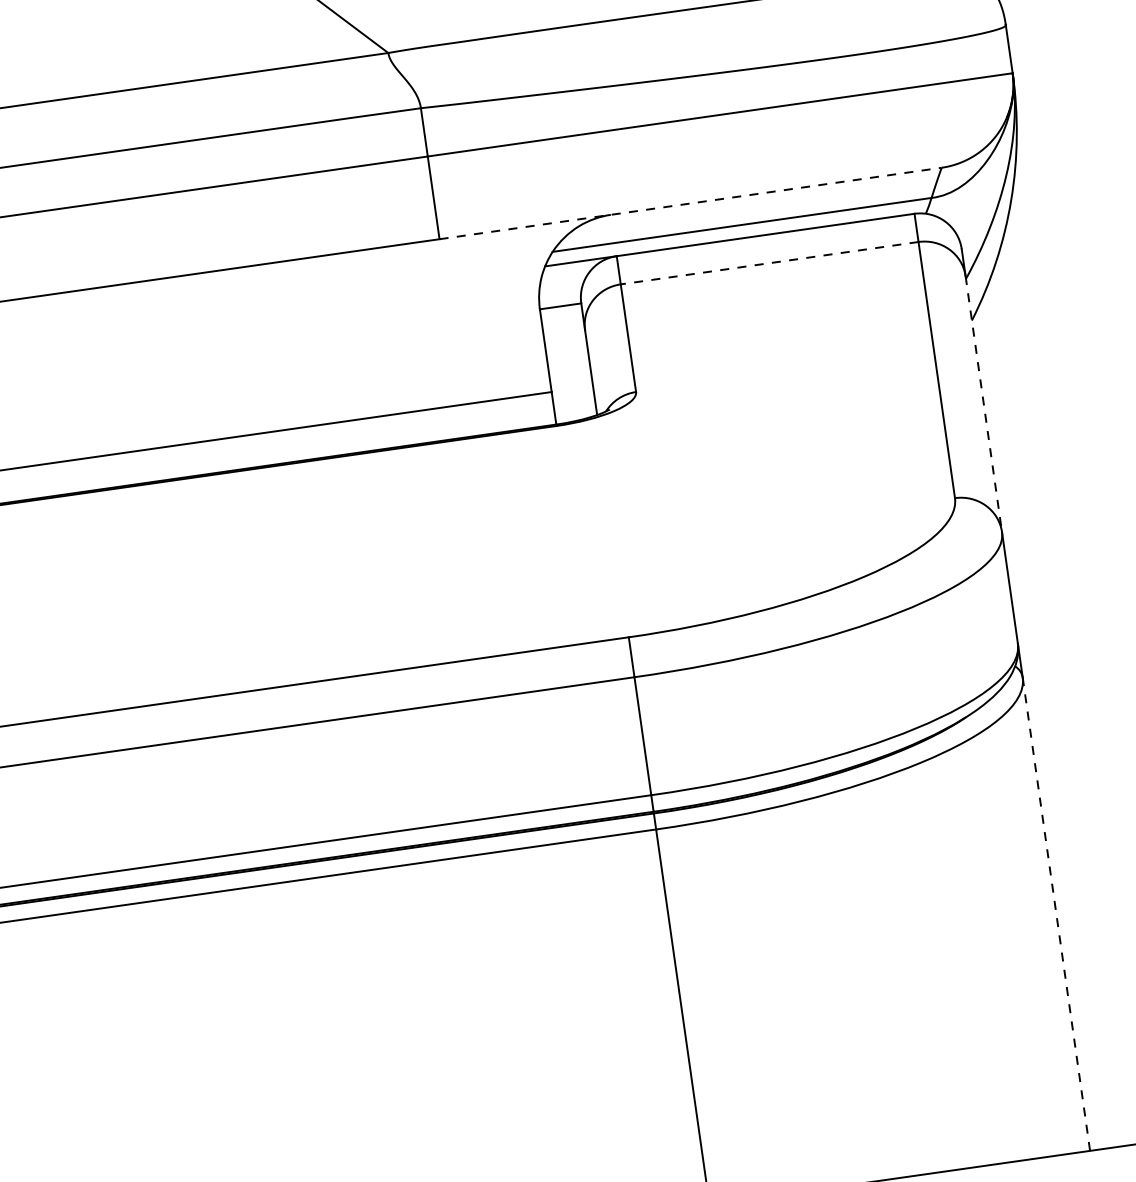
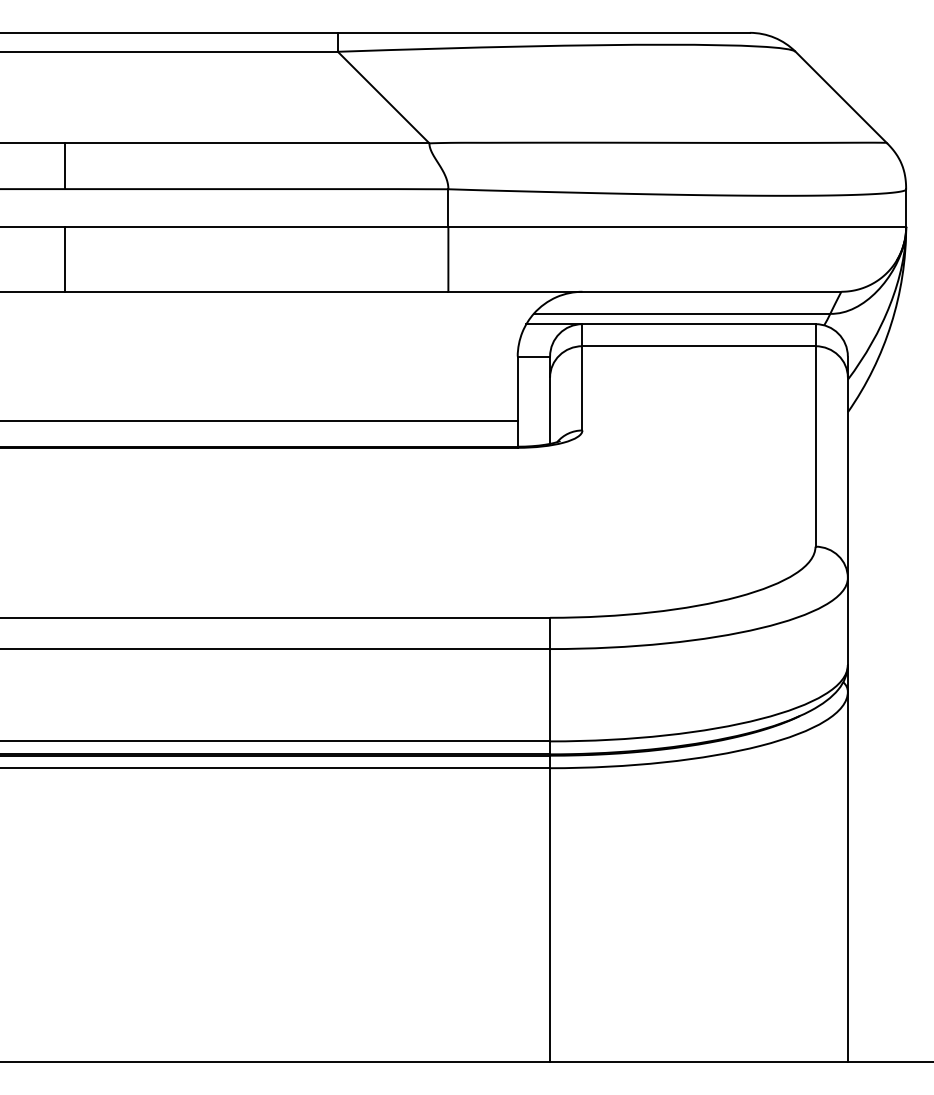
line: (690, 203) -> (644, 291), dashed -> solid
line: (769, 263) -> (698, 346), dashed -> solid
line: (983, 405) -> (847, 478), dashed -> solid
line: (1055, 913) -> (847, 876), dashed -> solid

